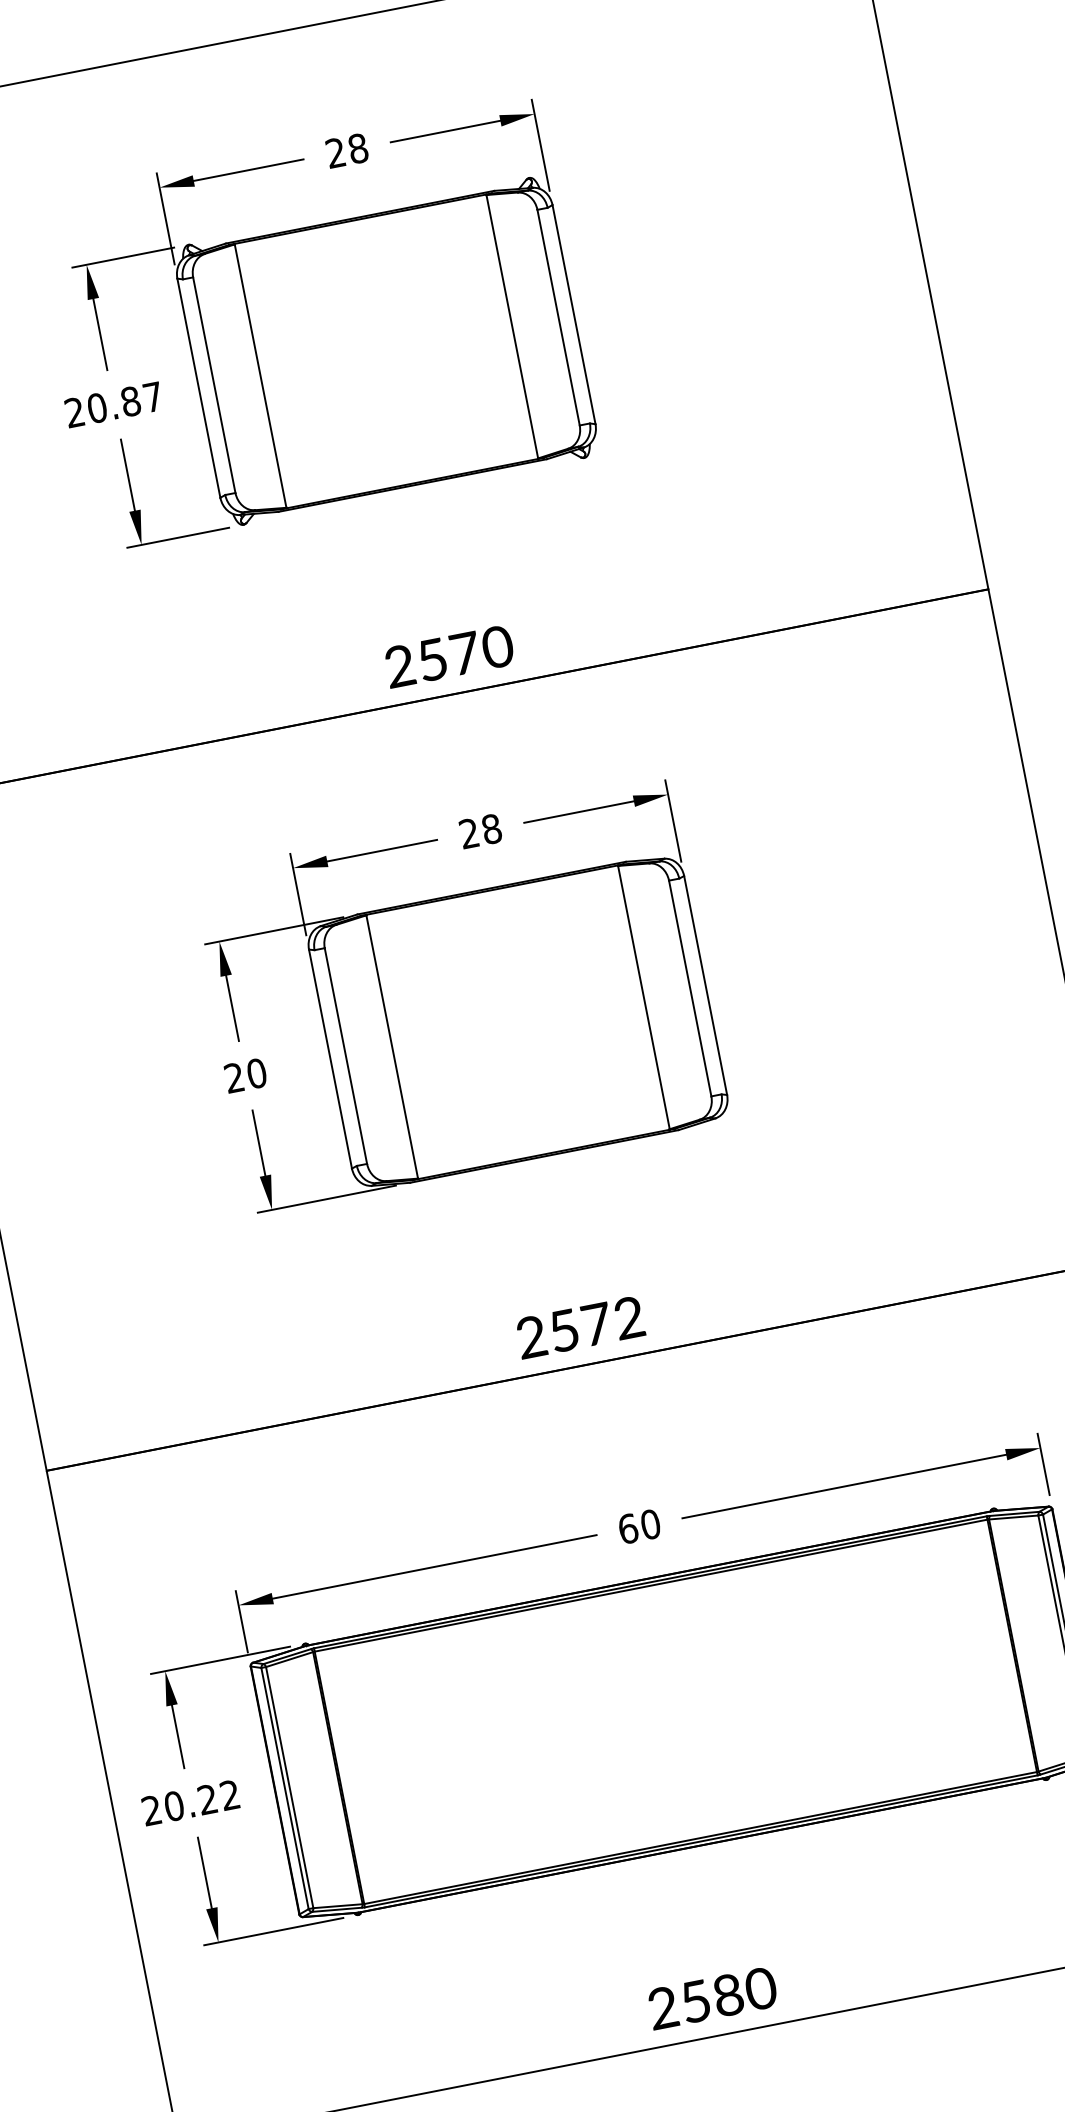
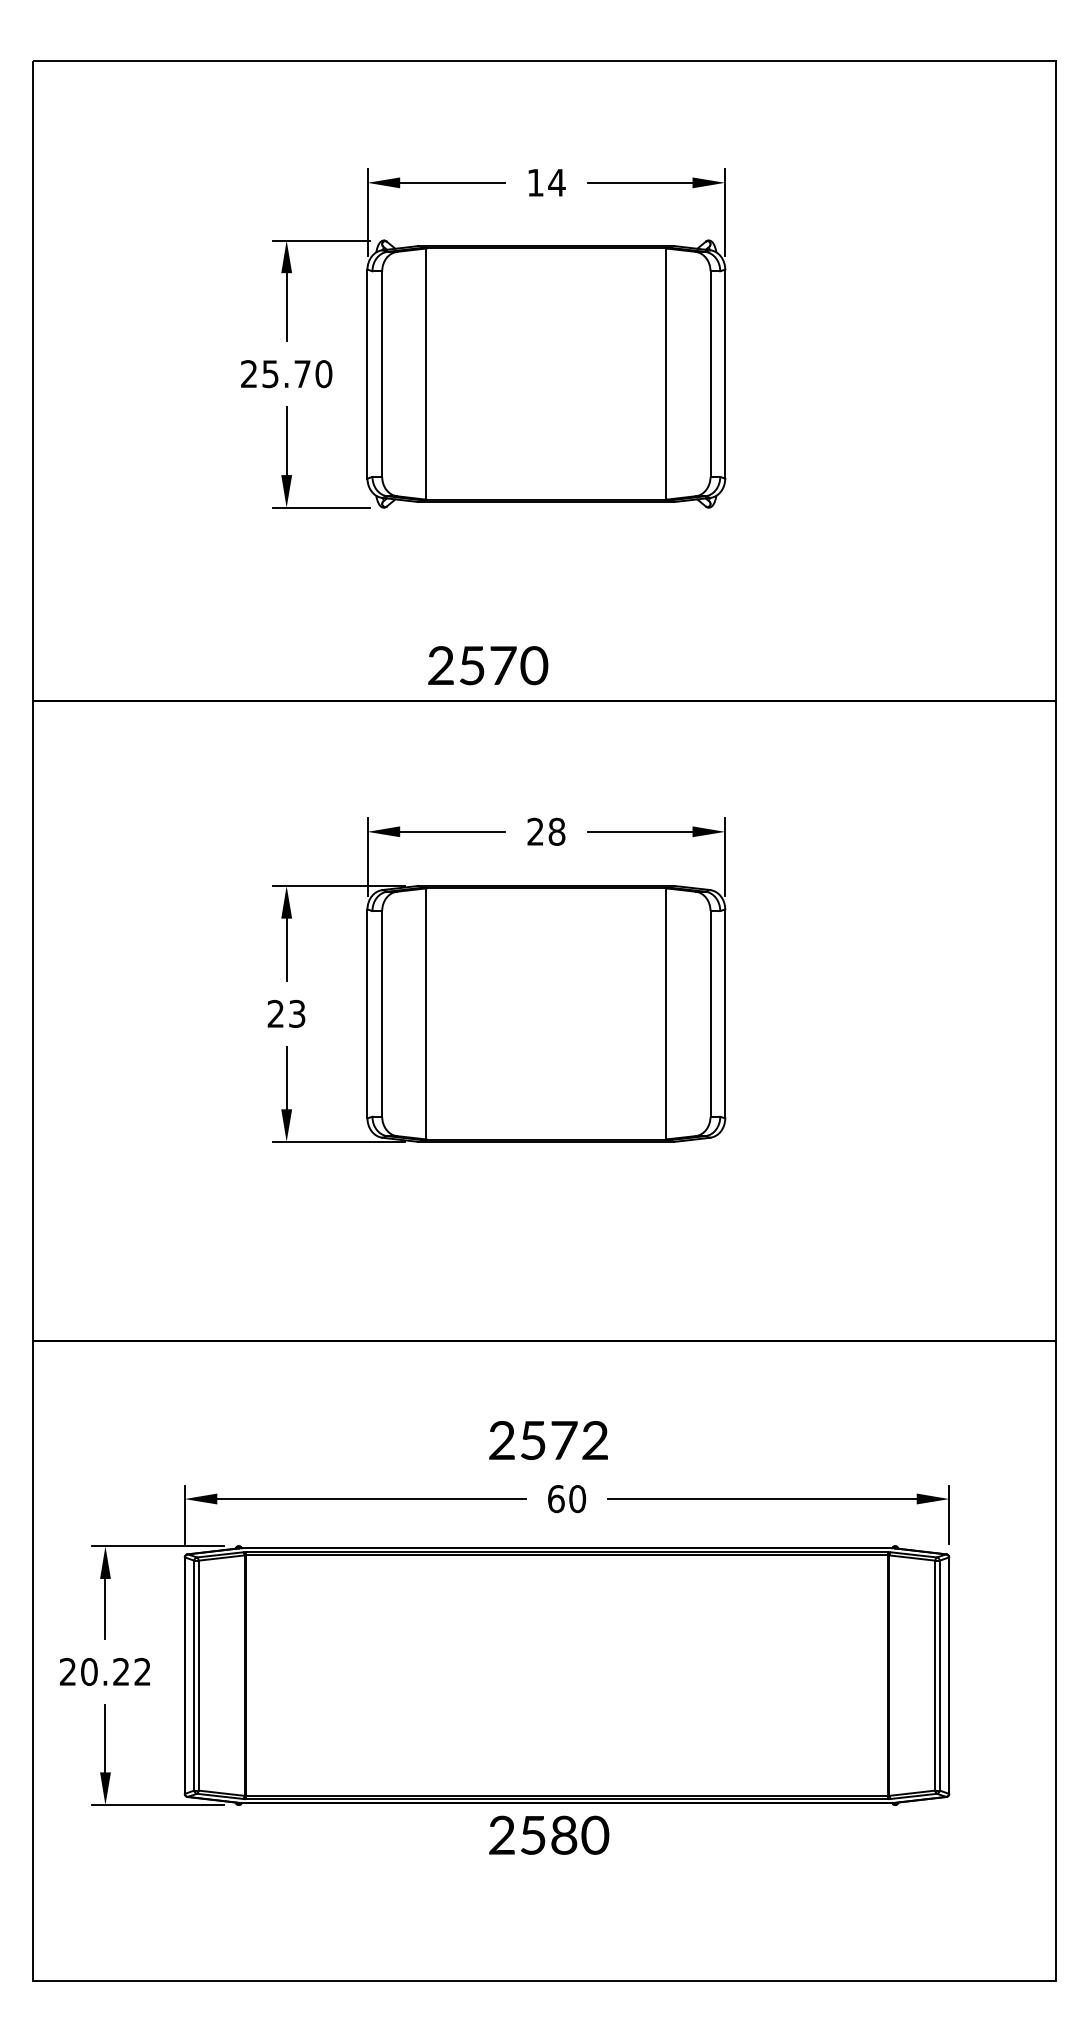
text: (347, 150) -> (546, 182), 28 -> 14
text: (125, 403) -> (297, 374), 20.87 -> 25.70
text: (449, 656) -> (488, 665), moved
text: (255, 1073) -> (296, 1013), 20 -> 23
text: (580, 1327) -> (548, 1440), moved
text: (712, 1997) -> (549, 1834), moved

